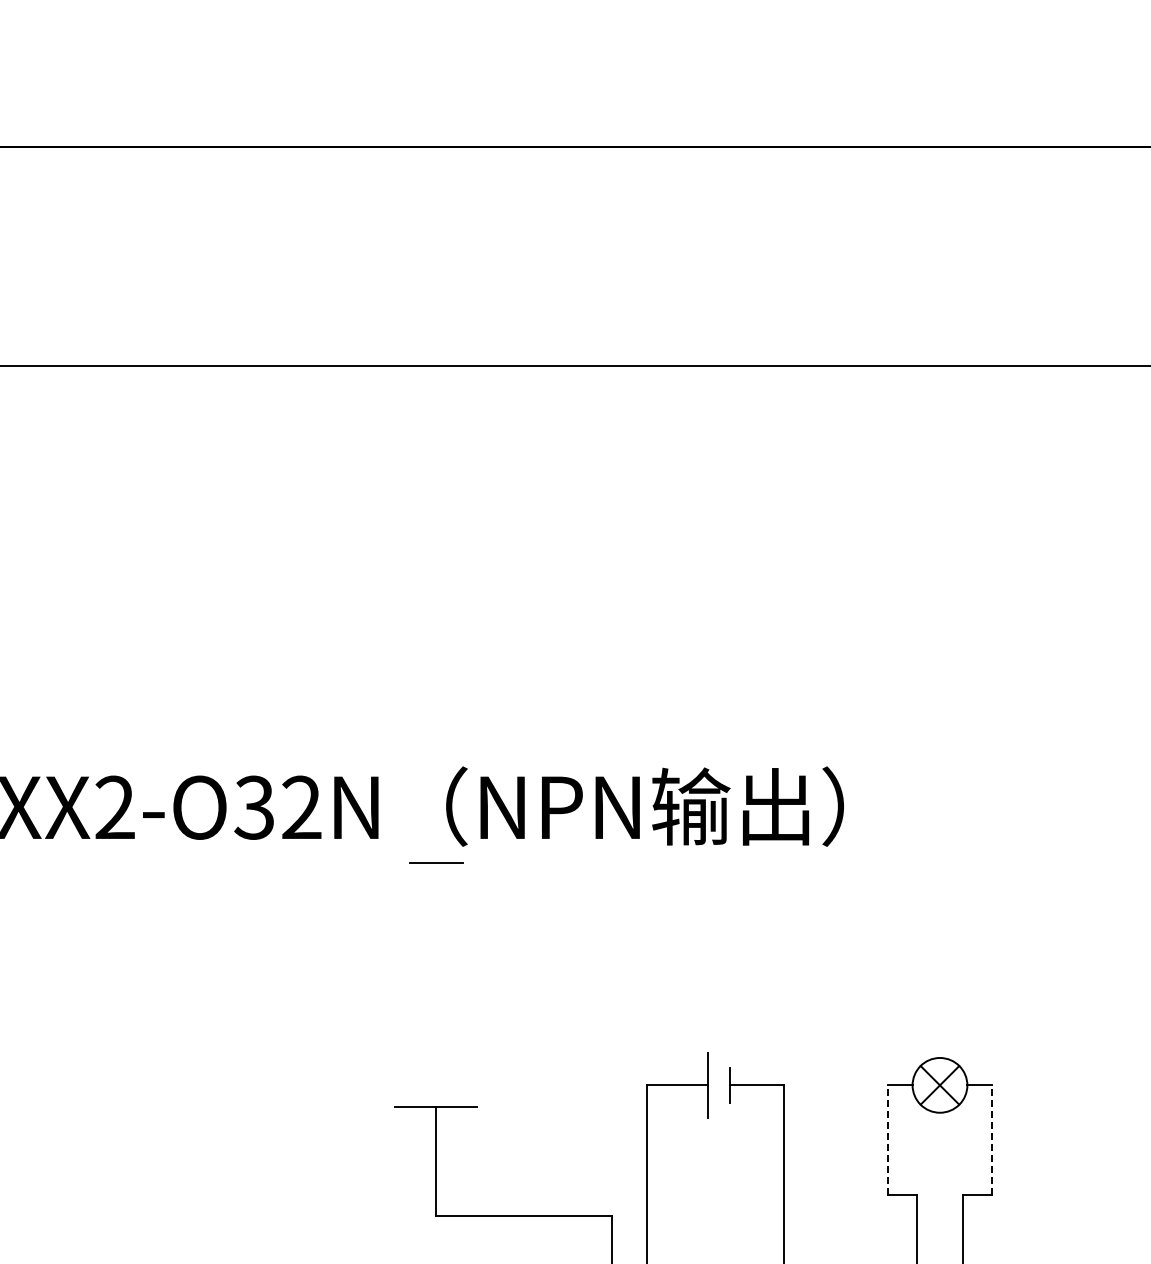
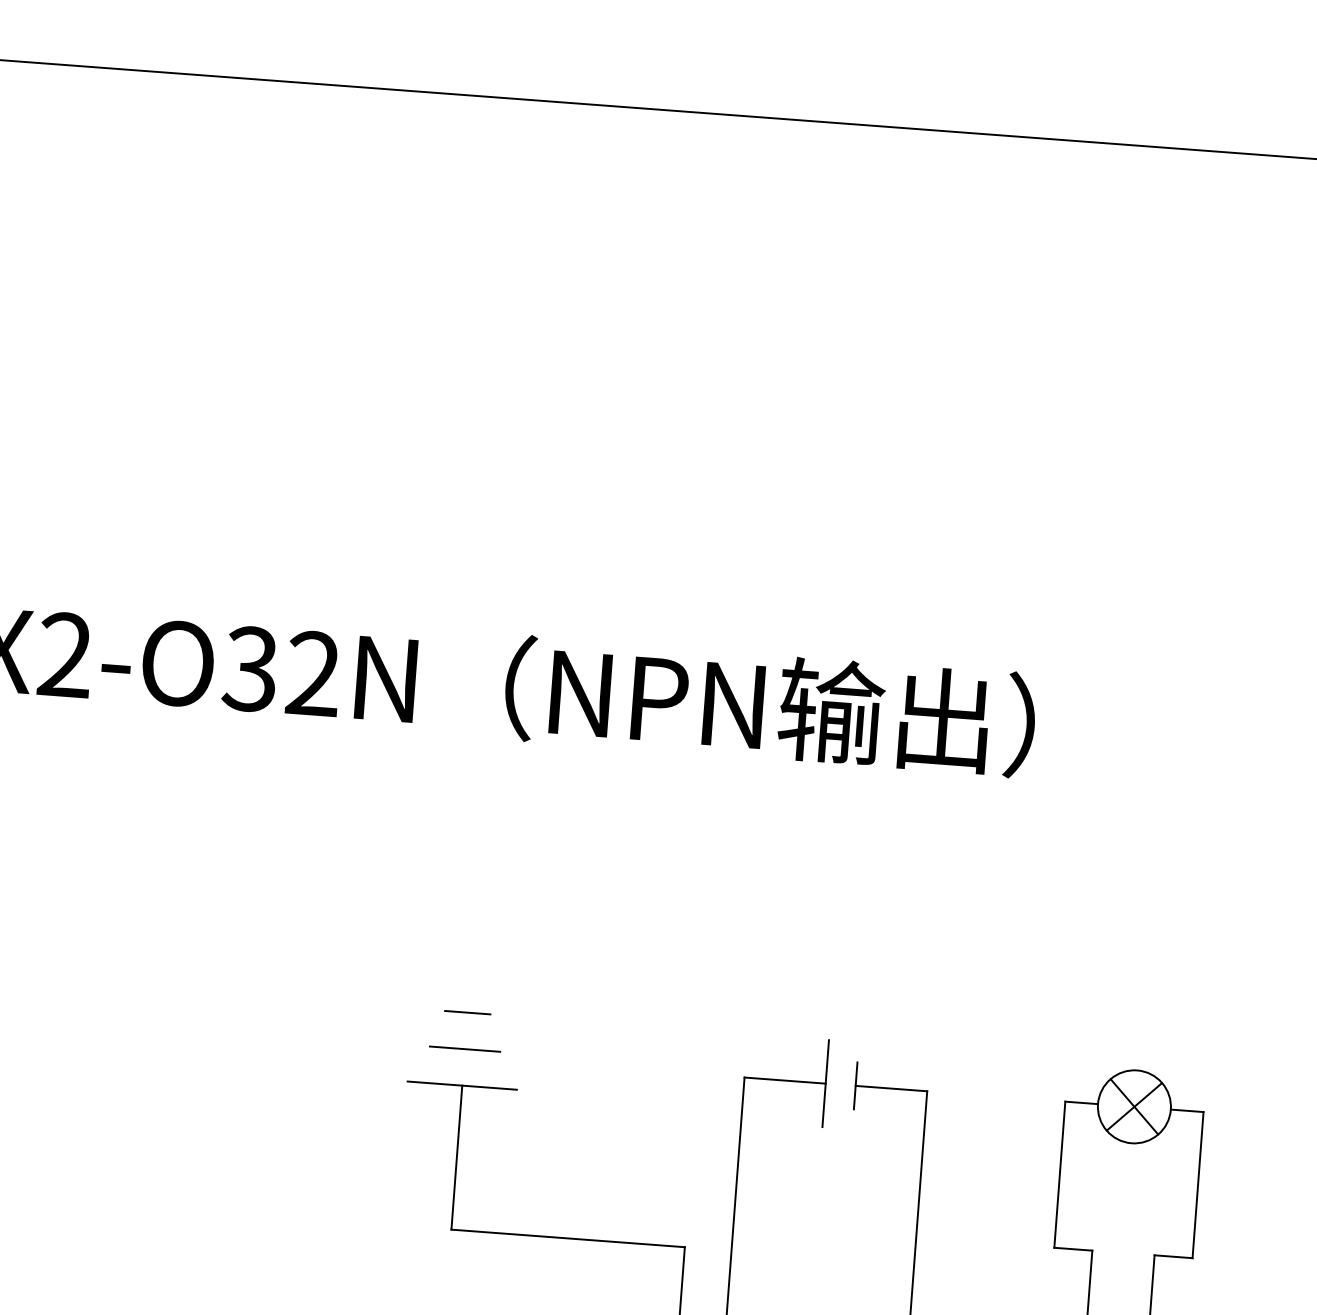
line: (436, 862) -> (465, 1048), moved
line: (435, 1051) -> (466, 1011), added
line: (888, 1140) -> (1060, 1175), dashed -> solid
line: (991, 1140) -> (1197, 1185), dashed -> solid

